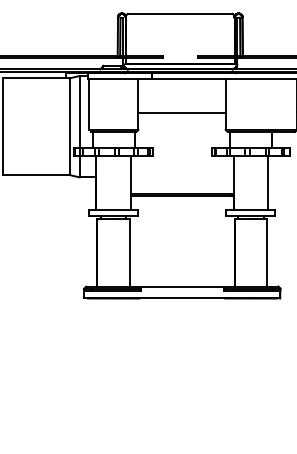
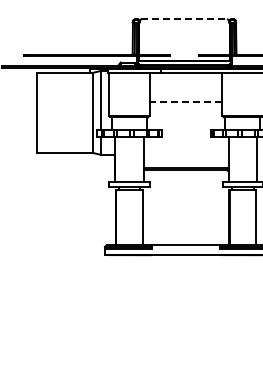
line: (180, 13) -> (184, 19), solid -> dashed
line: (181, 112) -> (185, 101), solid -> dashed

